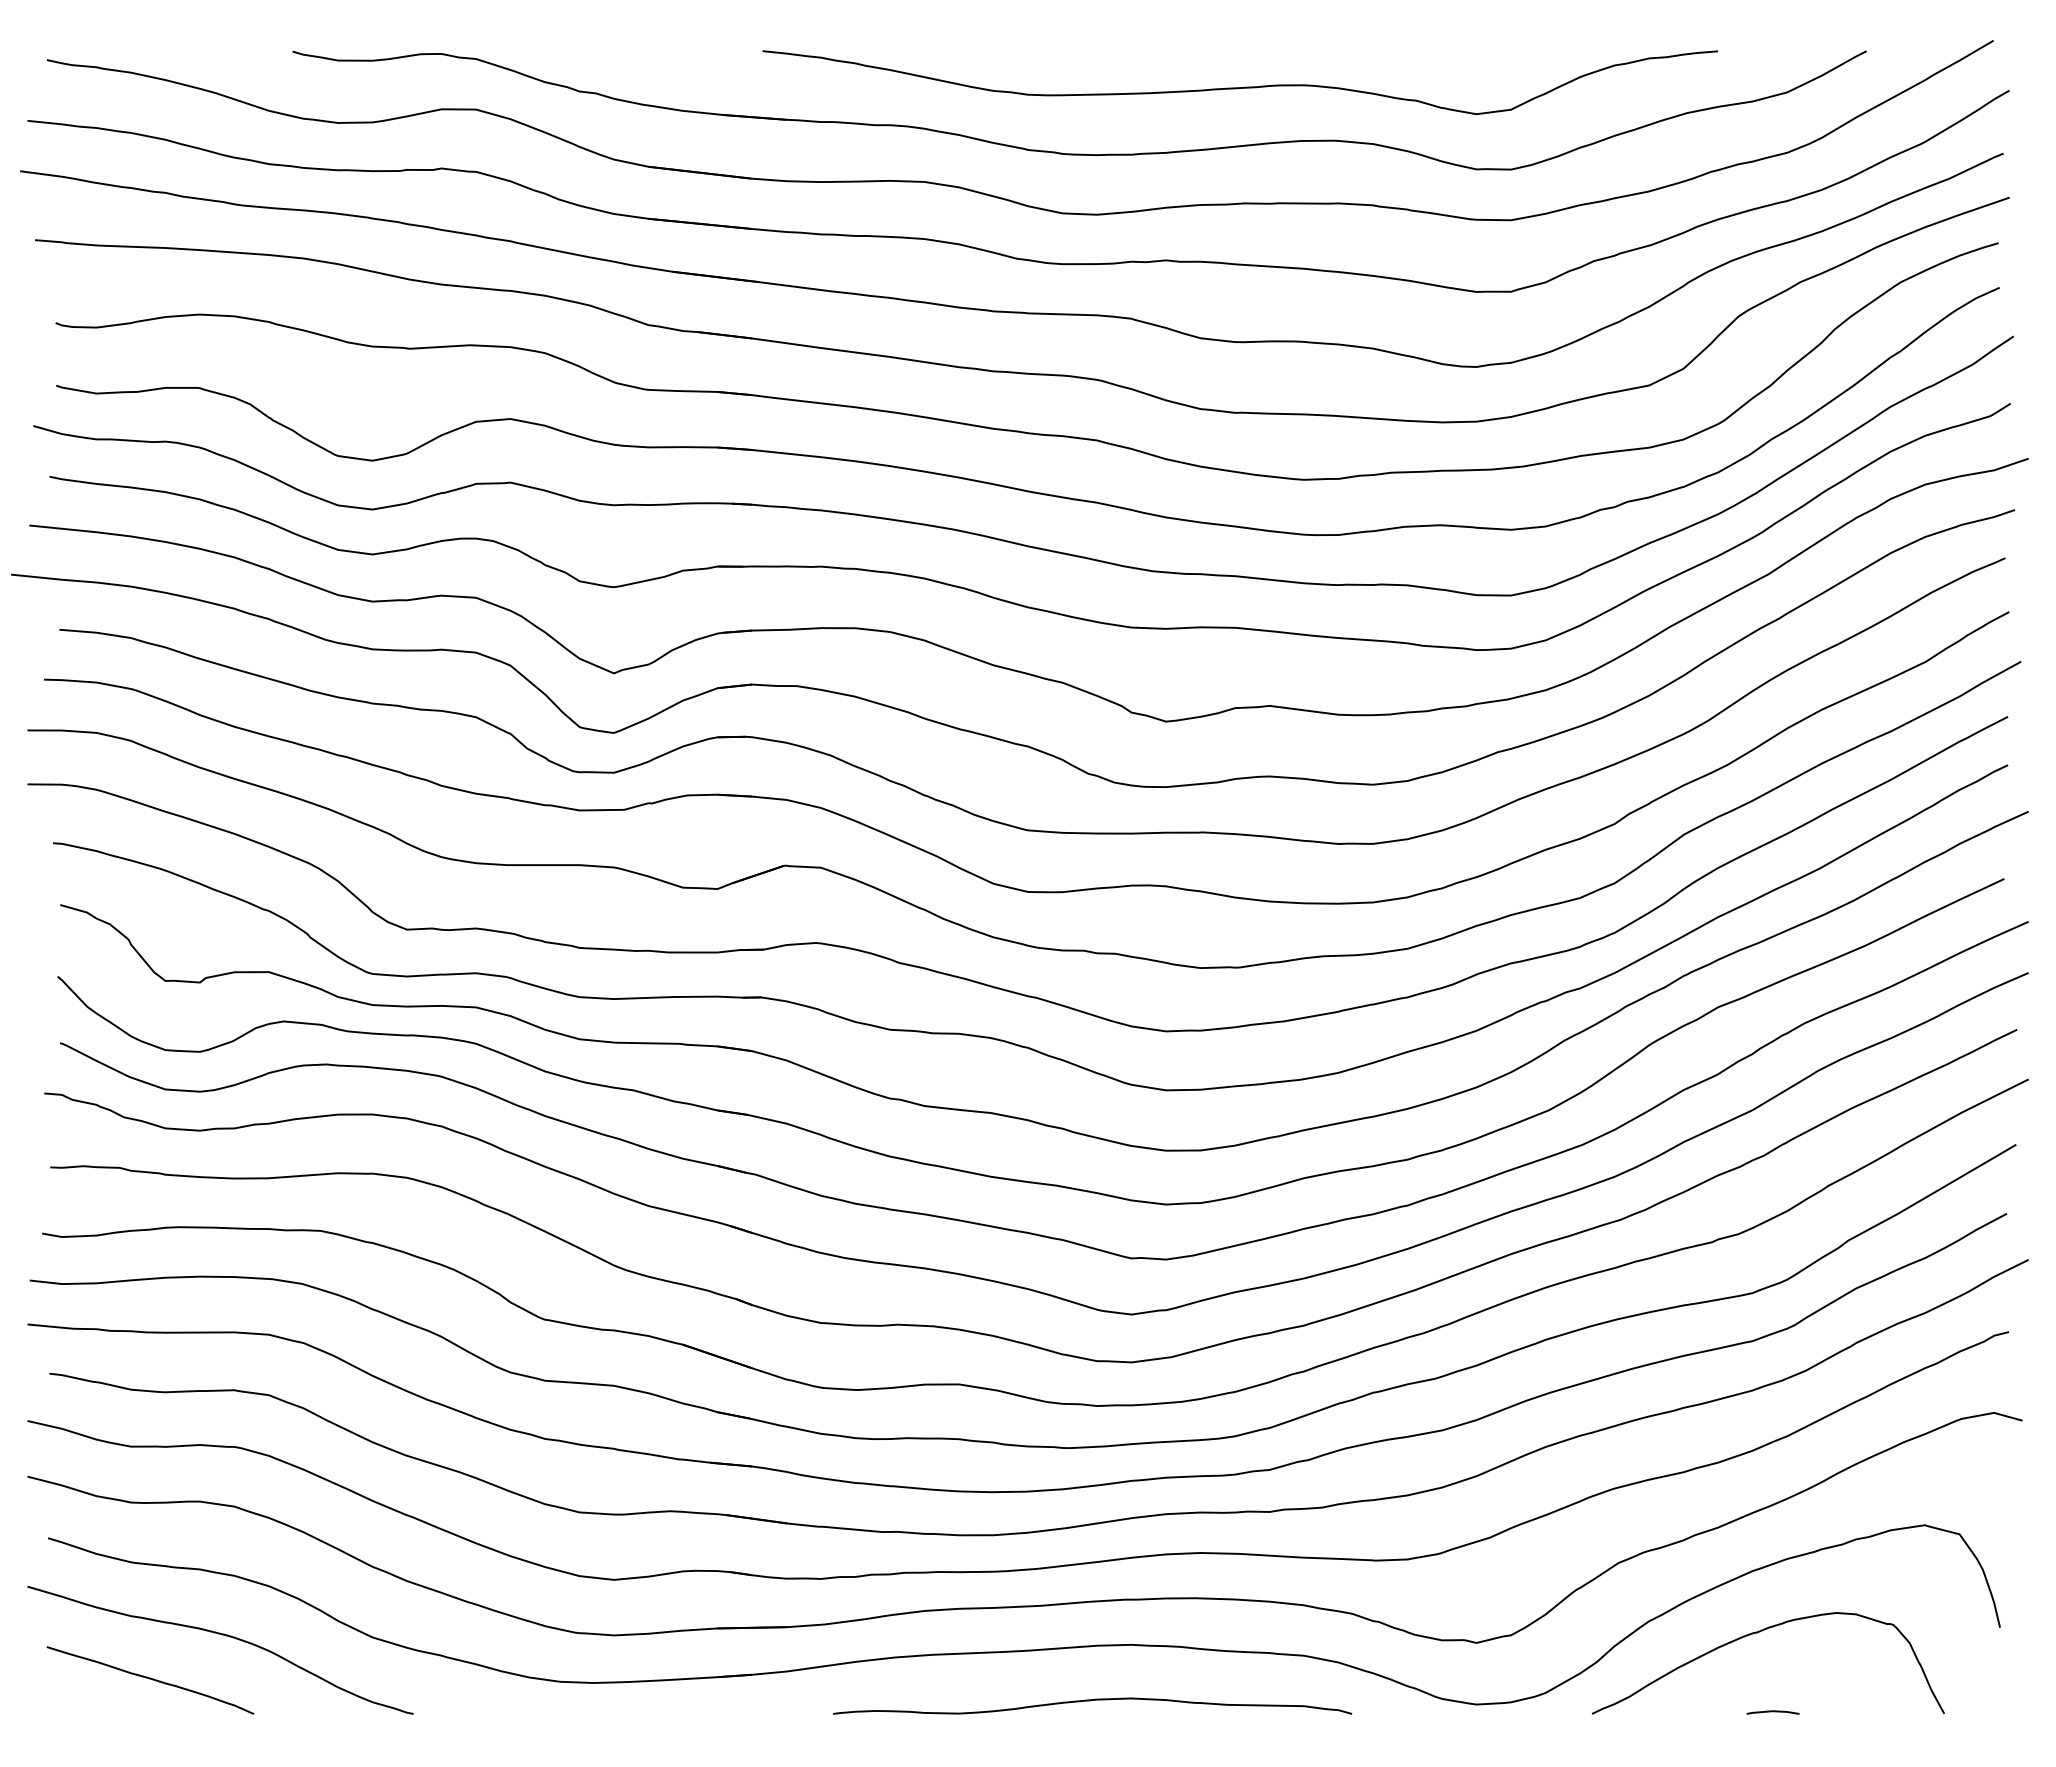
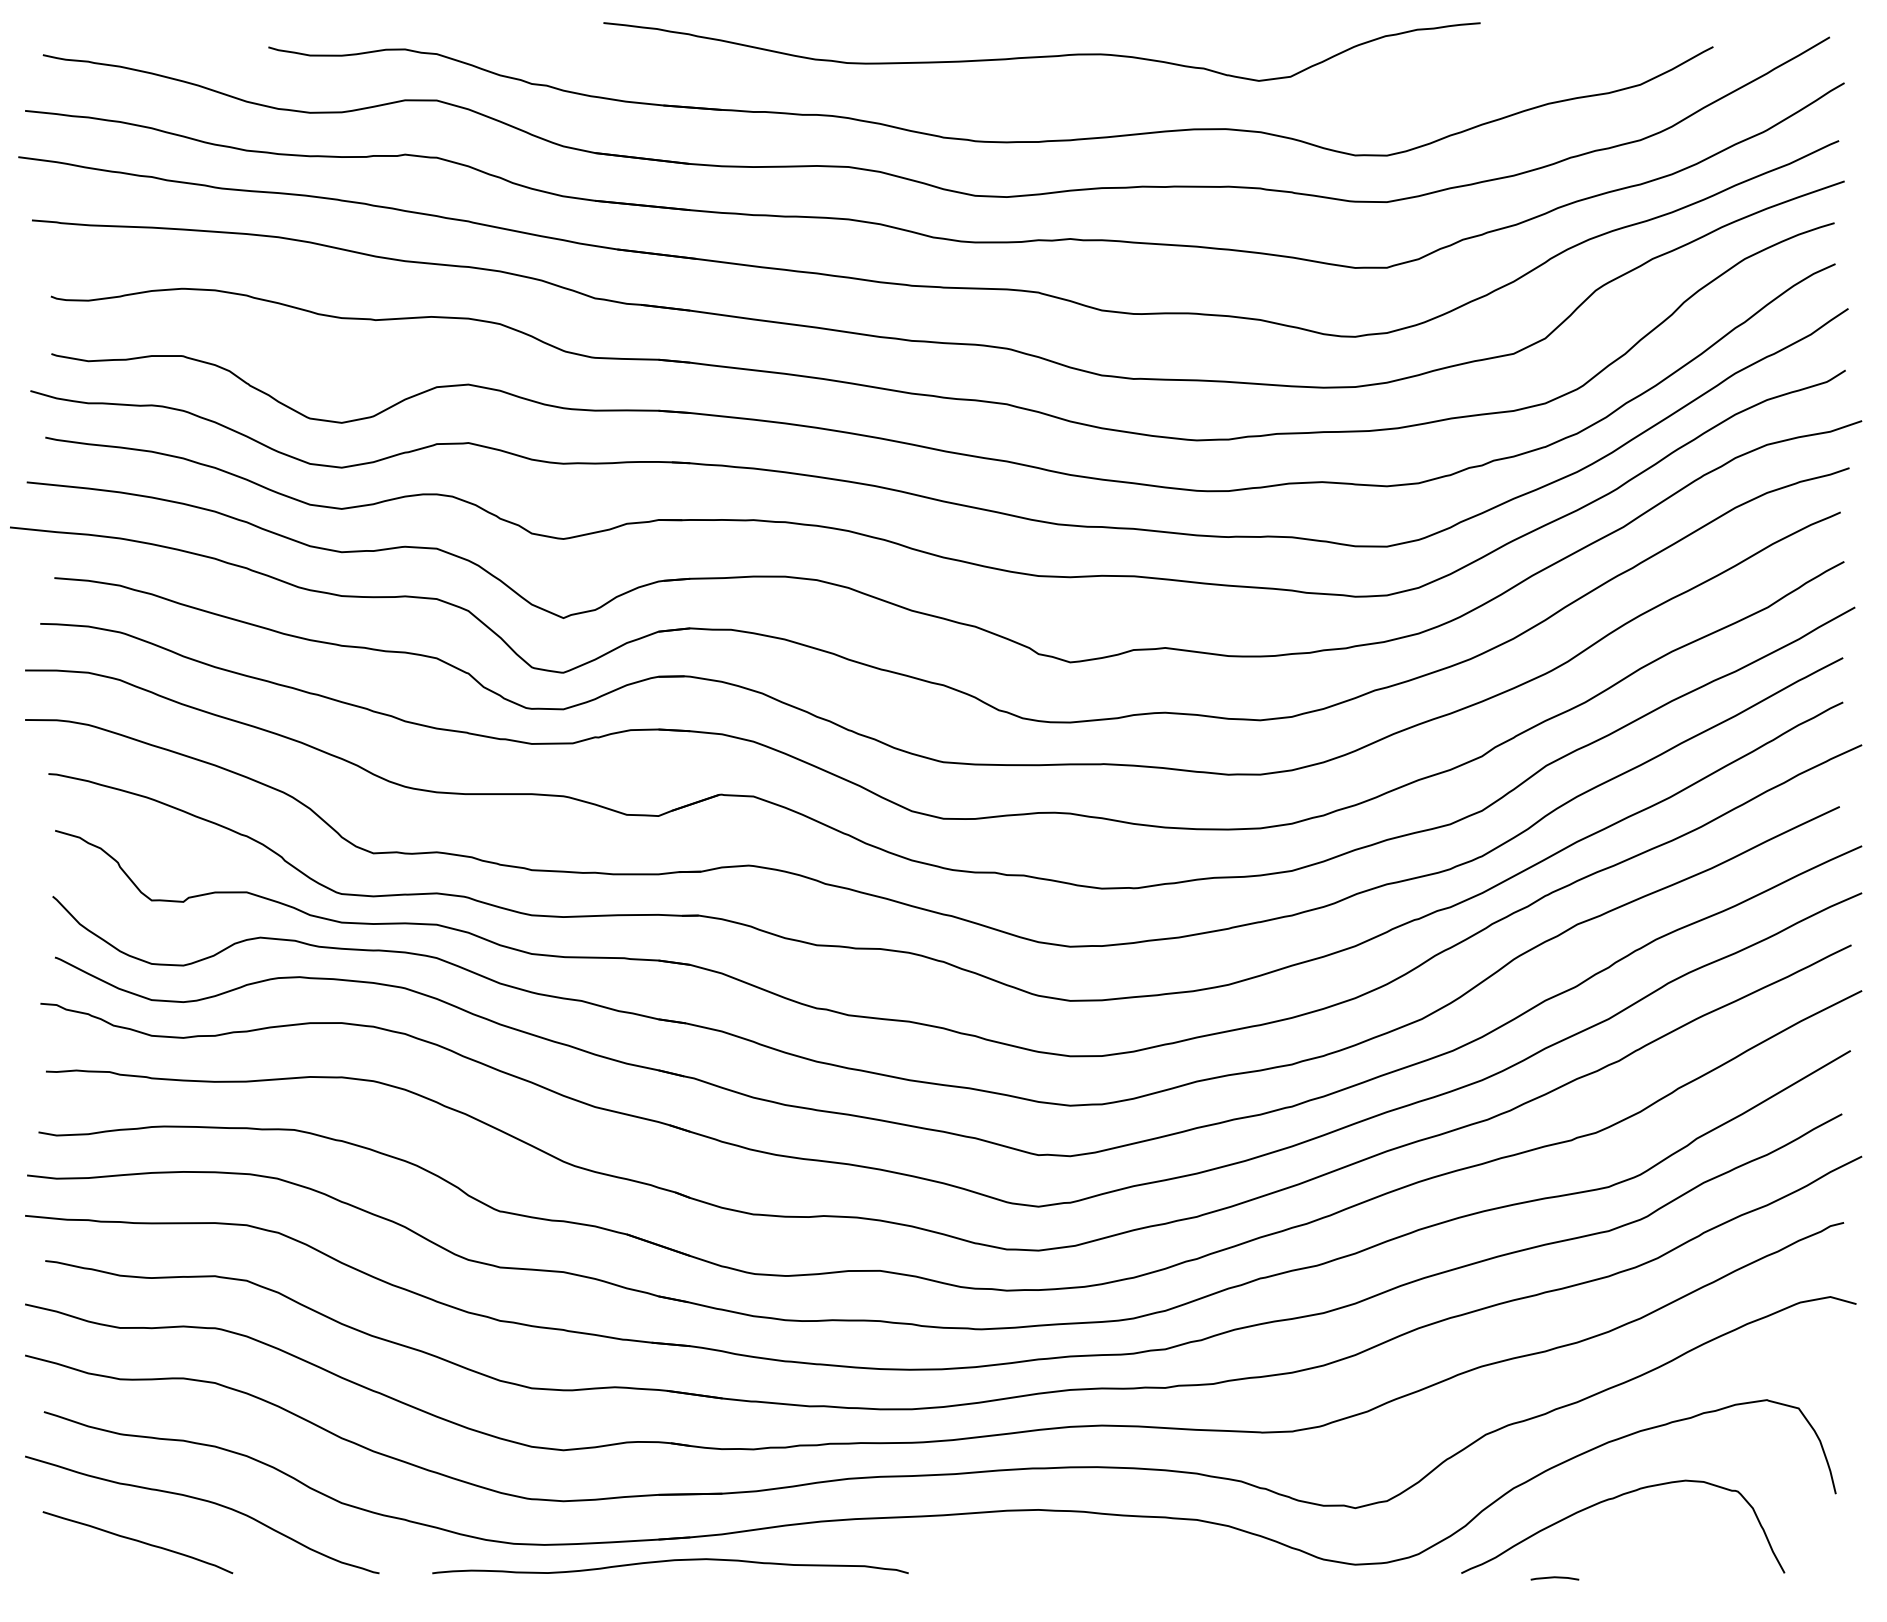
curve: (1240, 87) -> (1042, 56), moved
curve: (1090, 1701) -> (668, 1561), moved
line: (1772, 1712) -> (1554, 1578), moved

